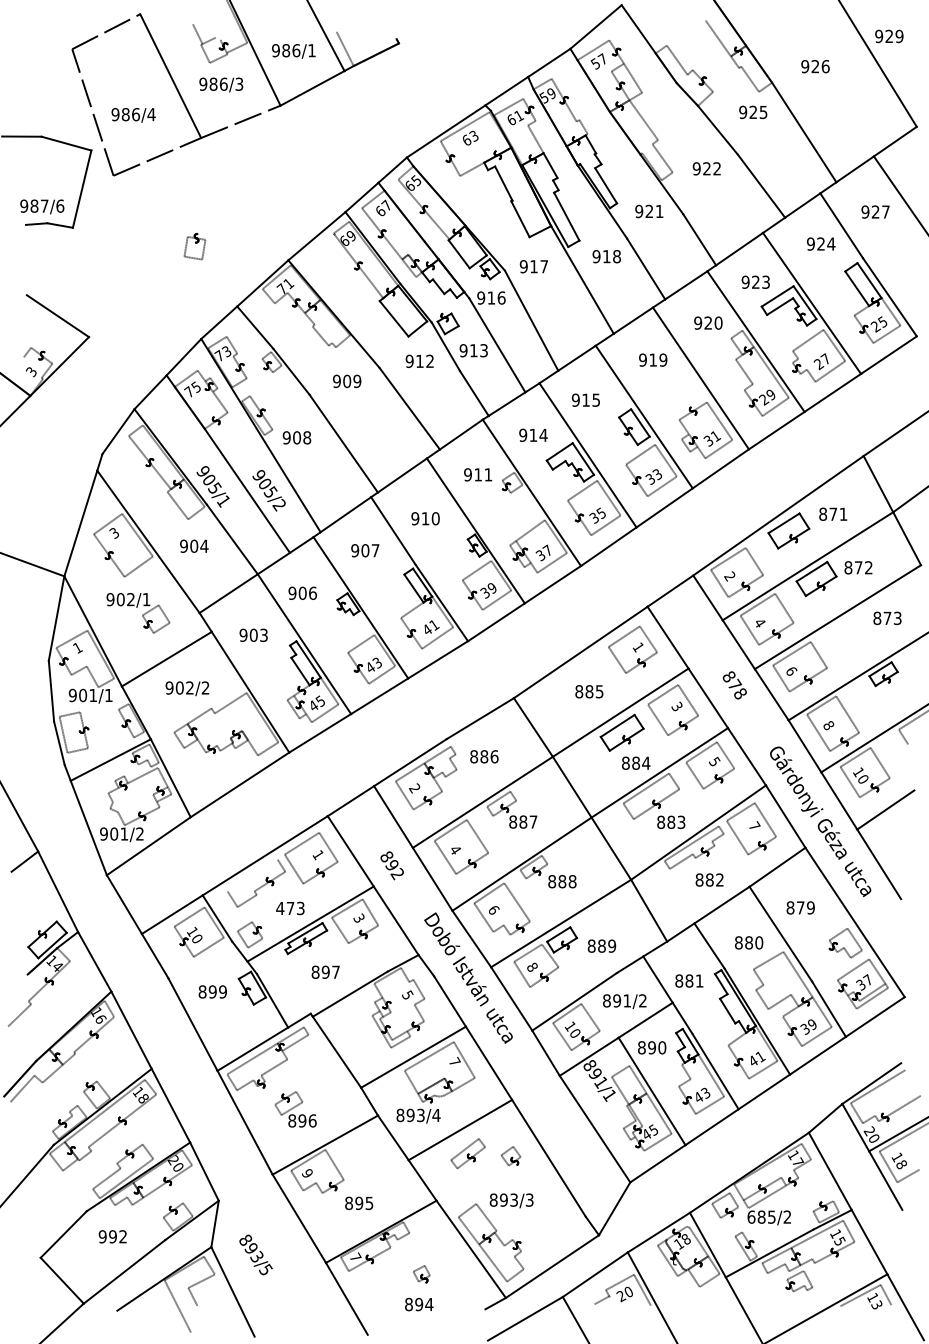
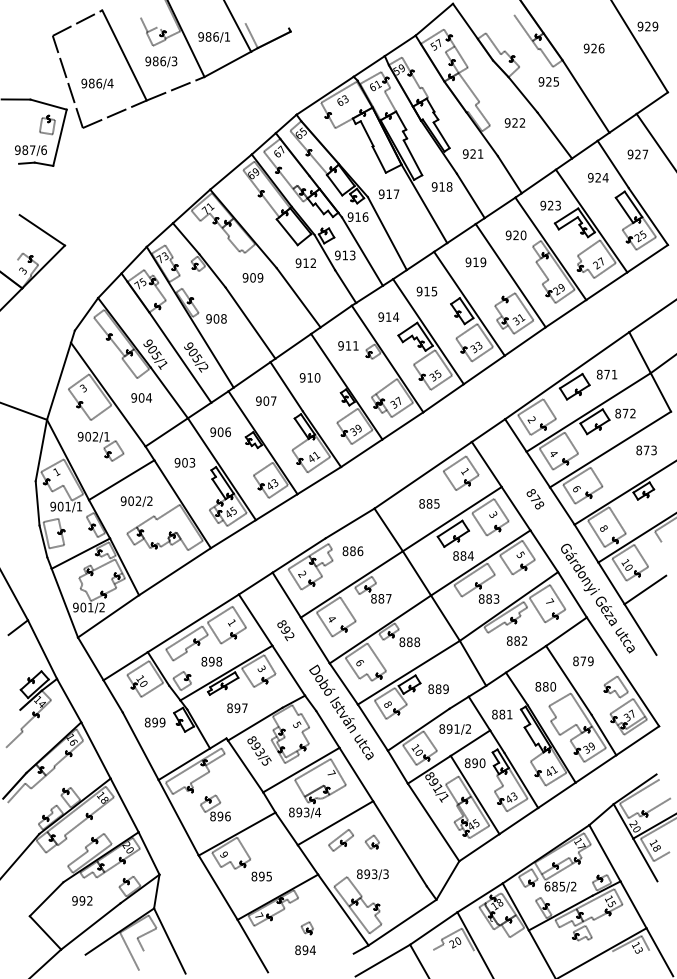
part: (194, 246) -> (47, 124), moved
line: (252, 875) -> (184, 637), added
text: (290, 908) -> (211, 661), 473 -> 898
text: (255, 1254) -> (259, 750), moved

